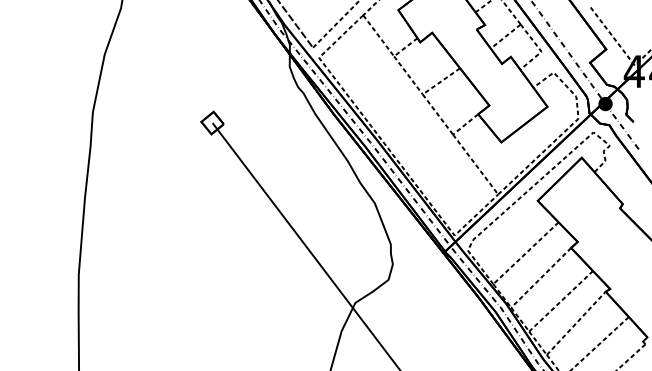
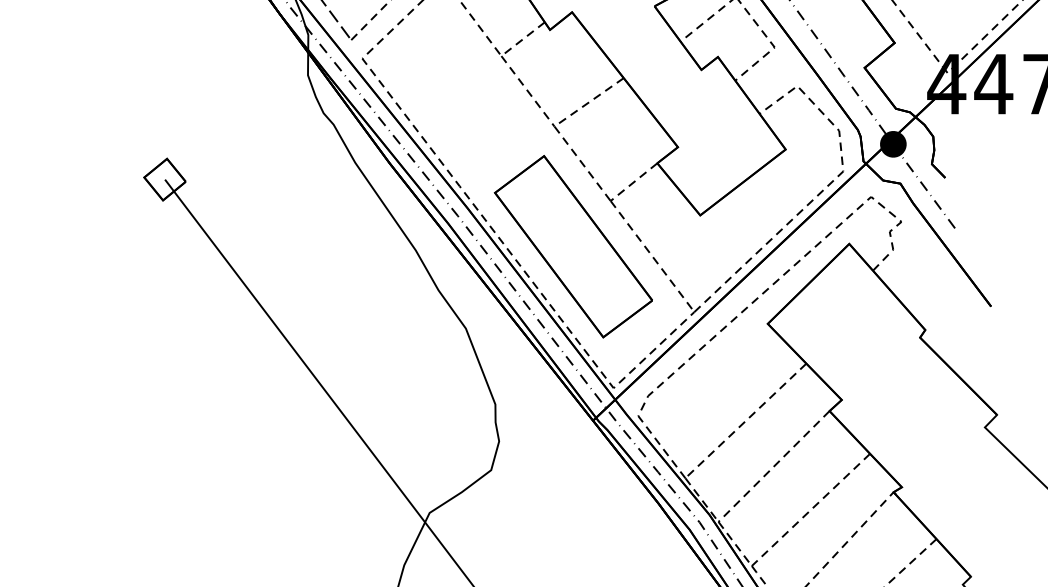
part: (432, 159) -> (572, 247), added

